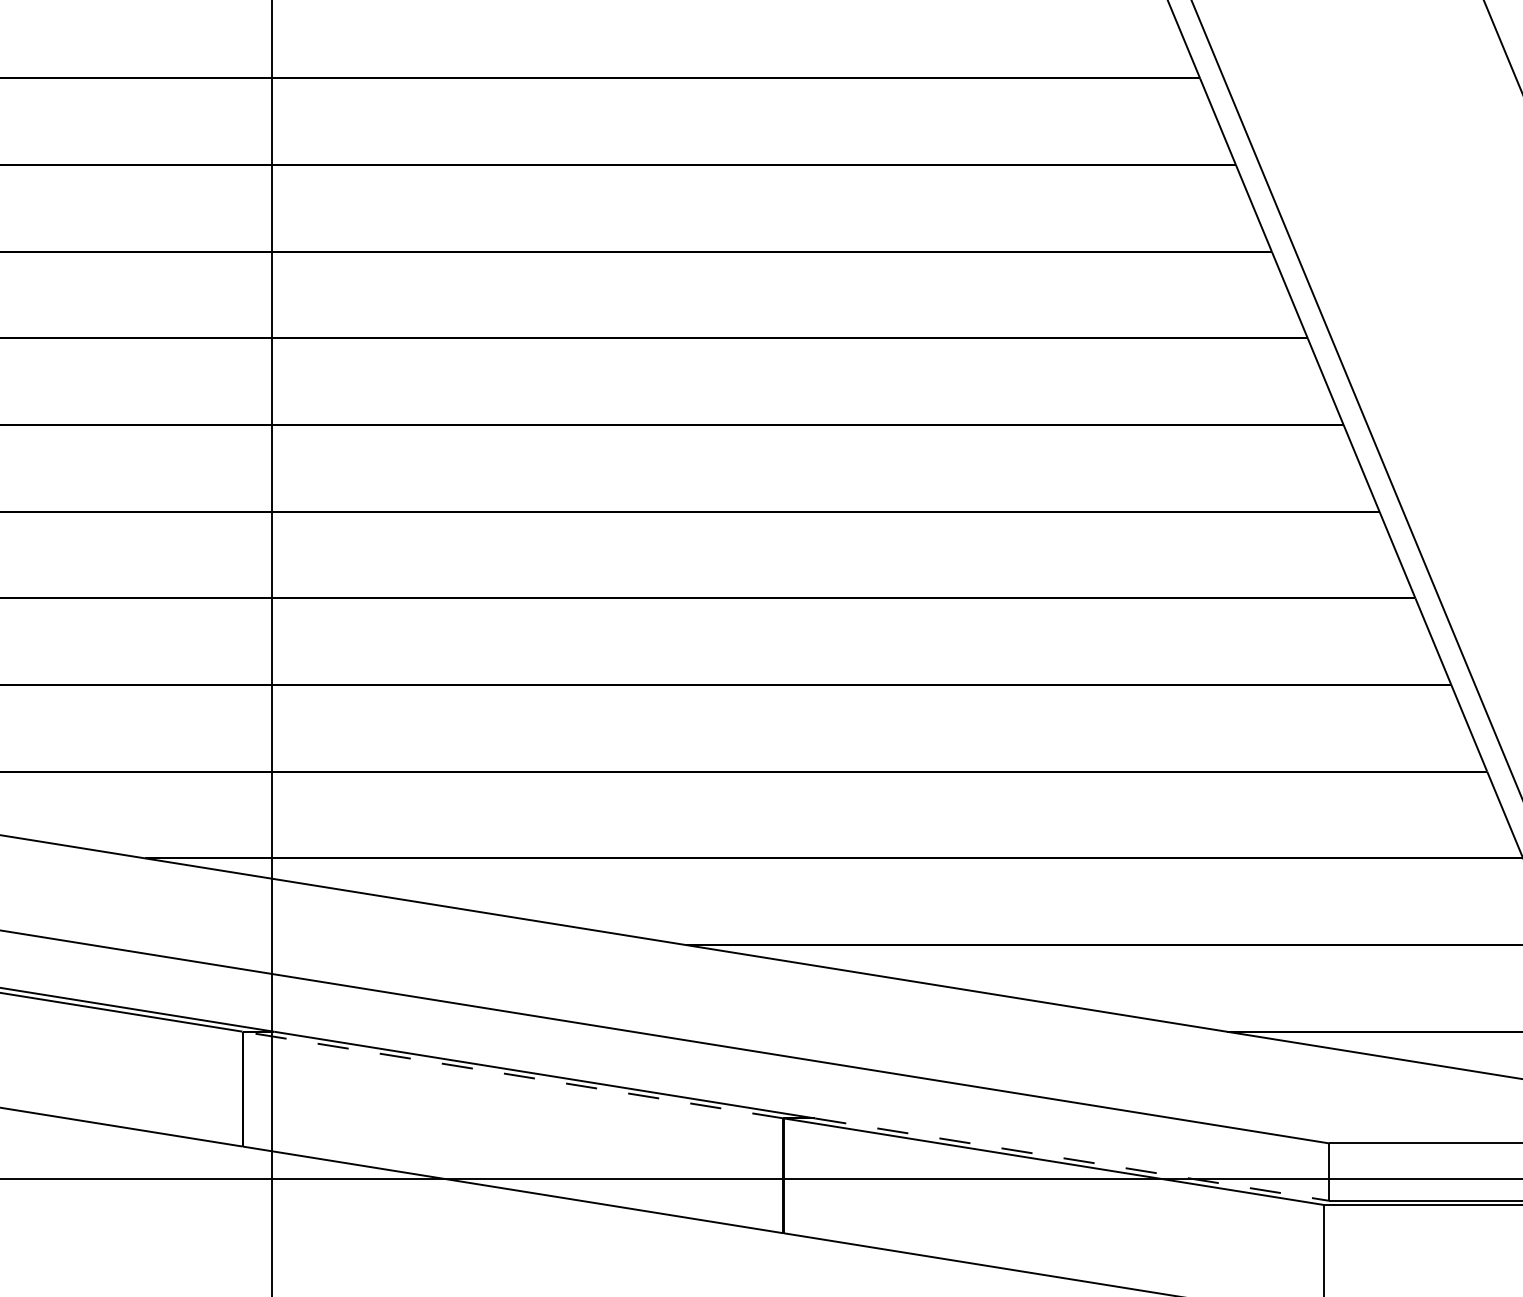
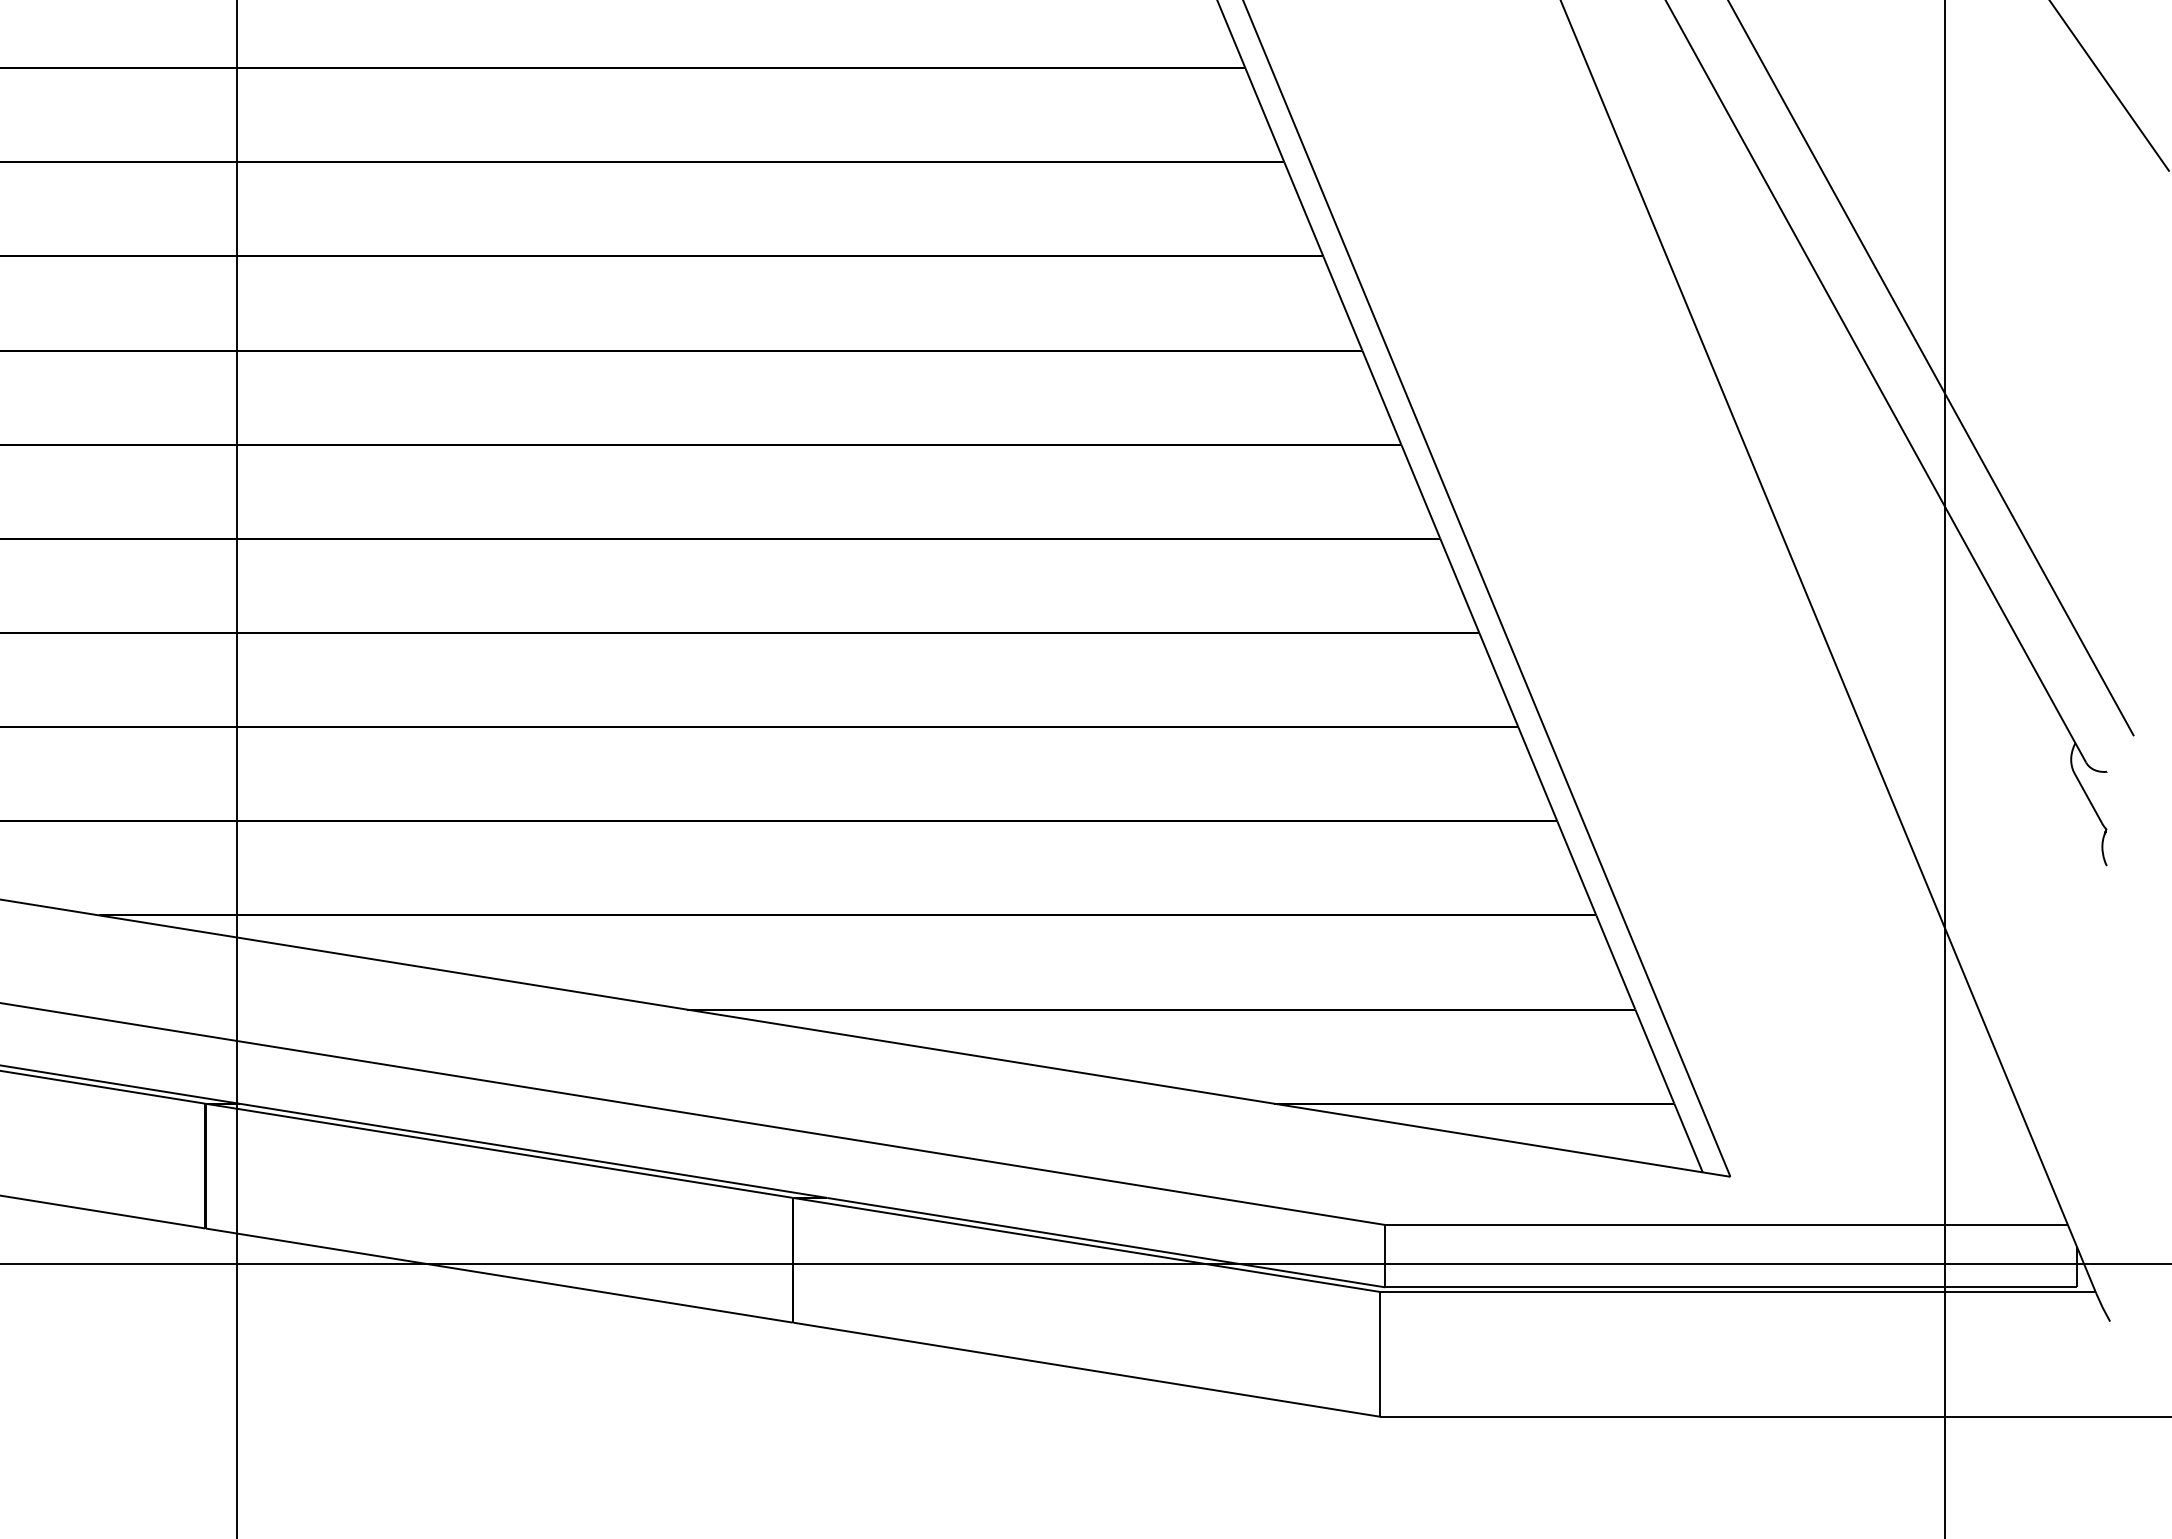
line: (512, 1074) -> (498, 1150), dashed -> solid
line: (1072, 1159) -> (1106, 1242), dashed -> solid

